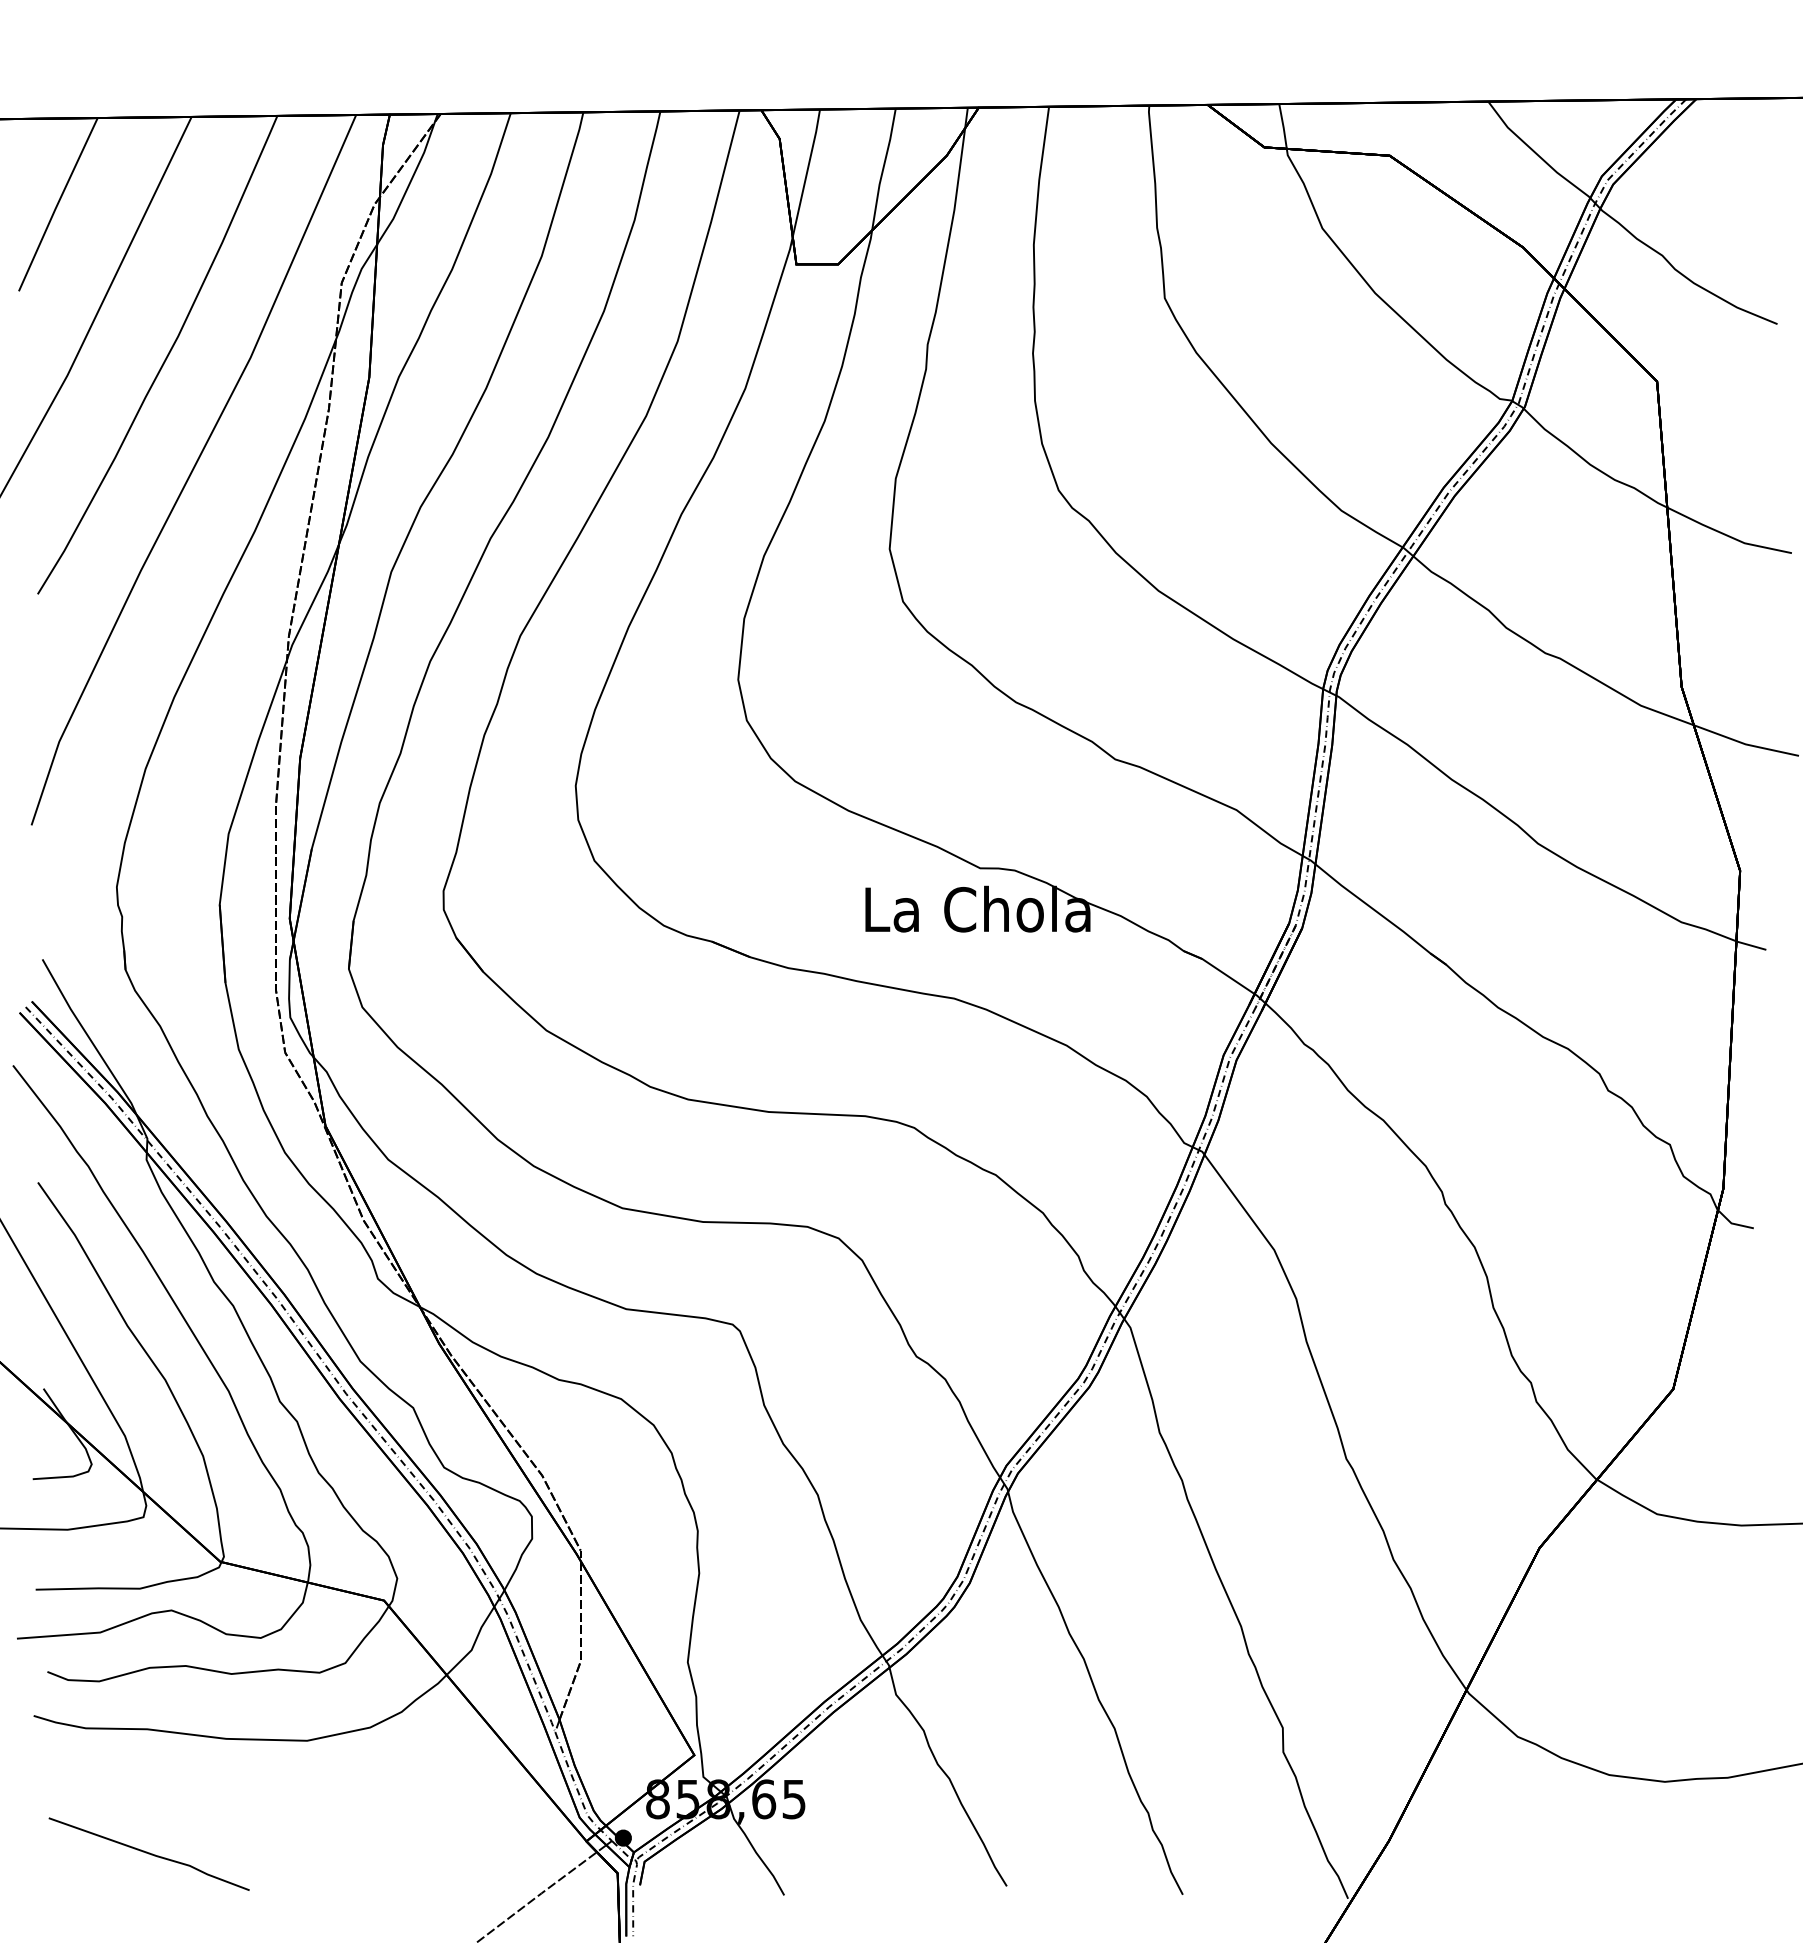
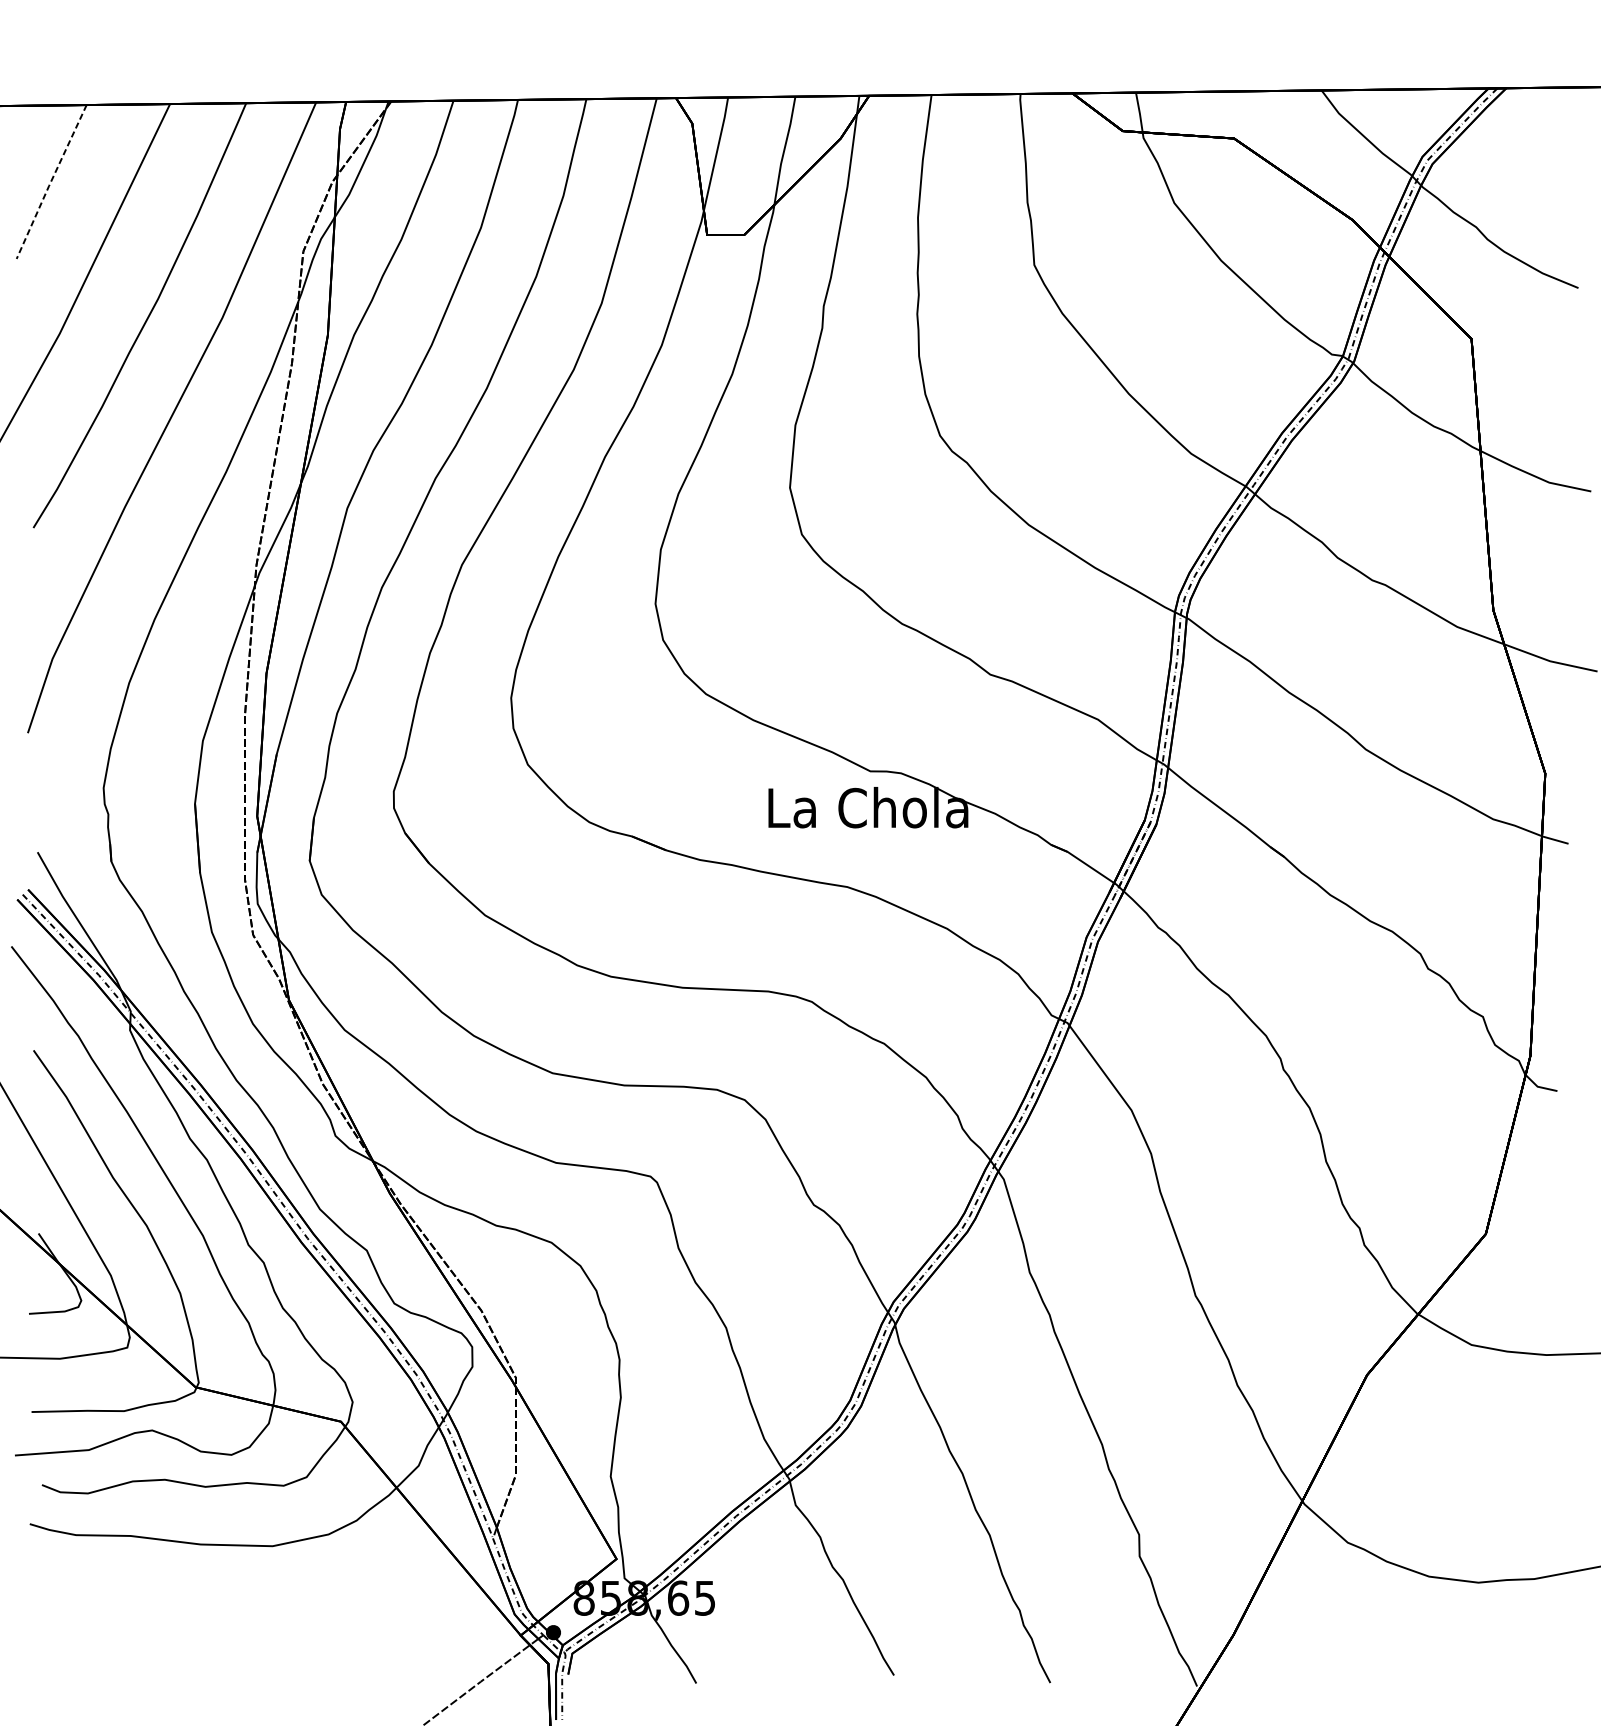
line: (57, 204) -> (50, 181), solid -> dashed
line: (148, 1853) -> (131, 1646), removed

